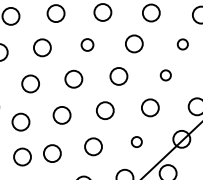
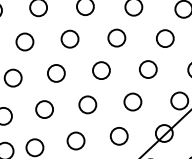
circle: (87, 44) -> (70, 38), size x1.43
circle: (182, 44) -> (165, 38), size x1.67
circle: (165, 75) -> (148, 69), size x1.67
circle: (136, 141) -> (119, 135), size x1.67

